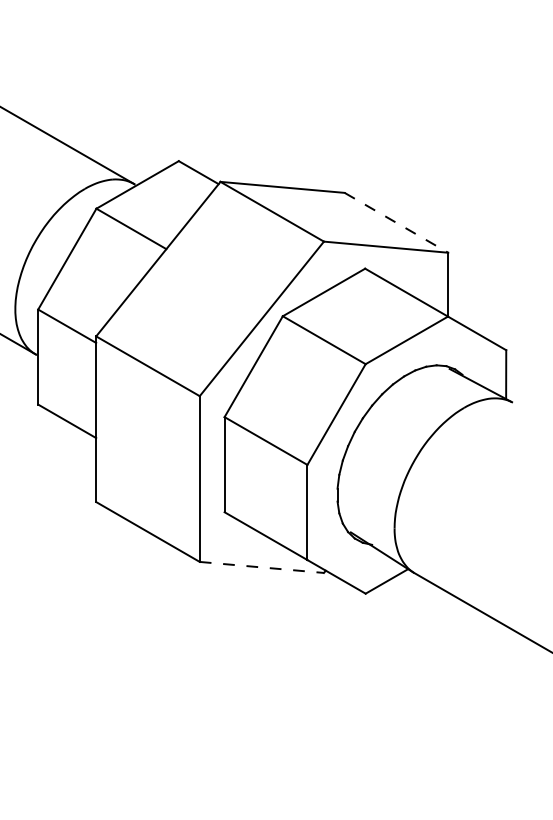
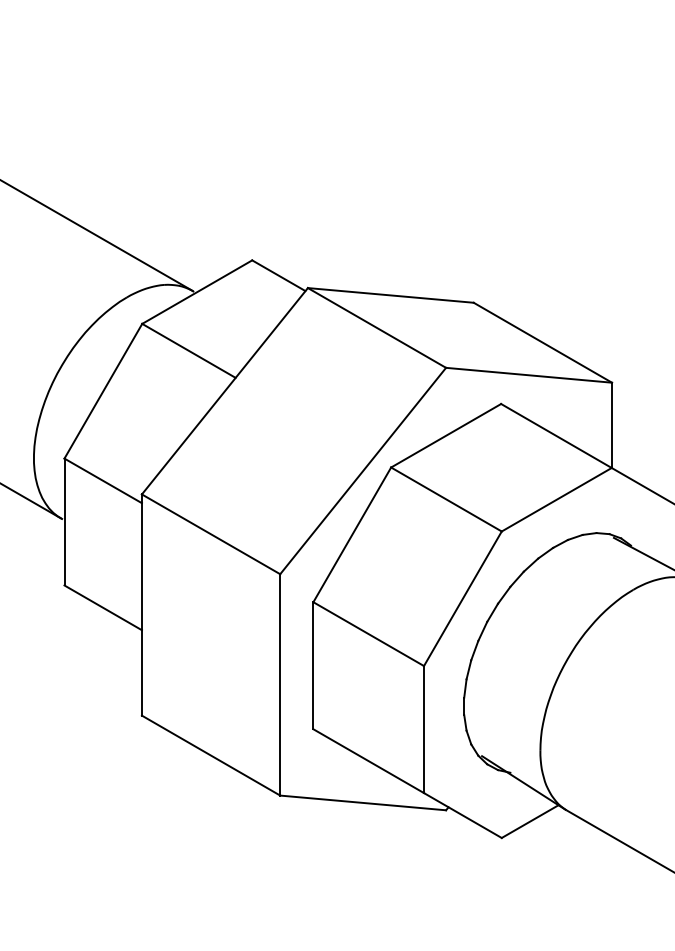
line: (396, 222) -> (542, 342), dashed -> solid
line: (262, 567) -> (363, 803), dashed -> solid

